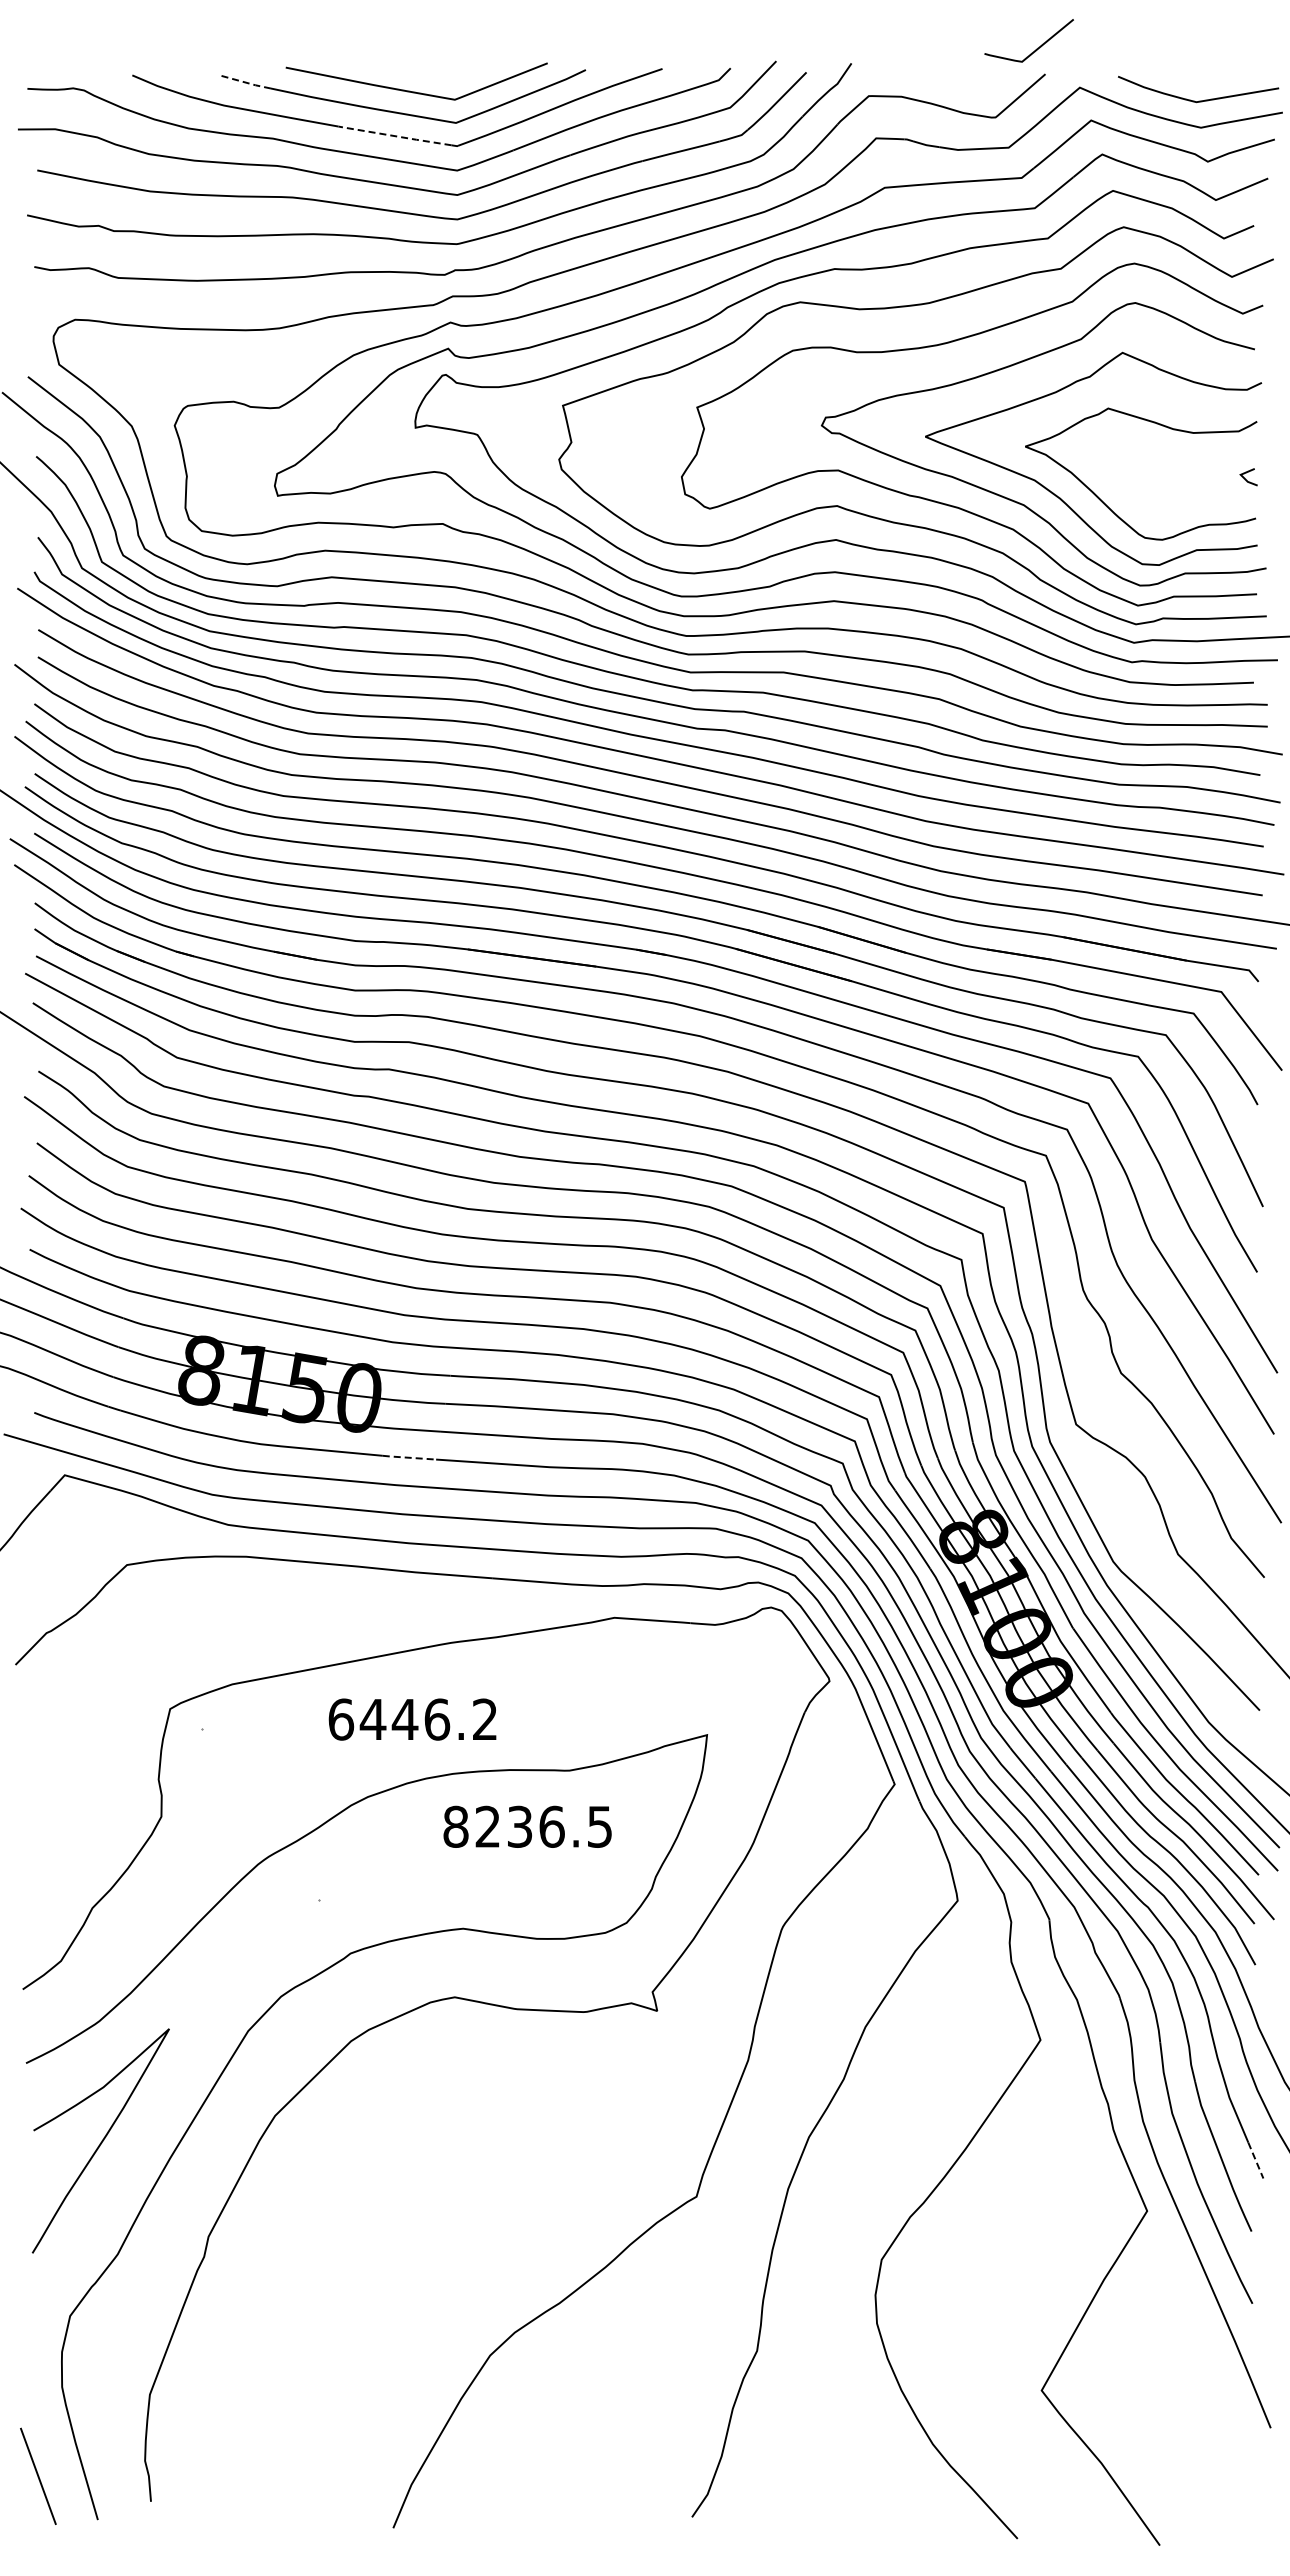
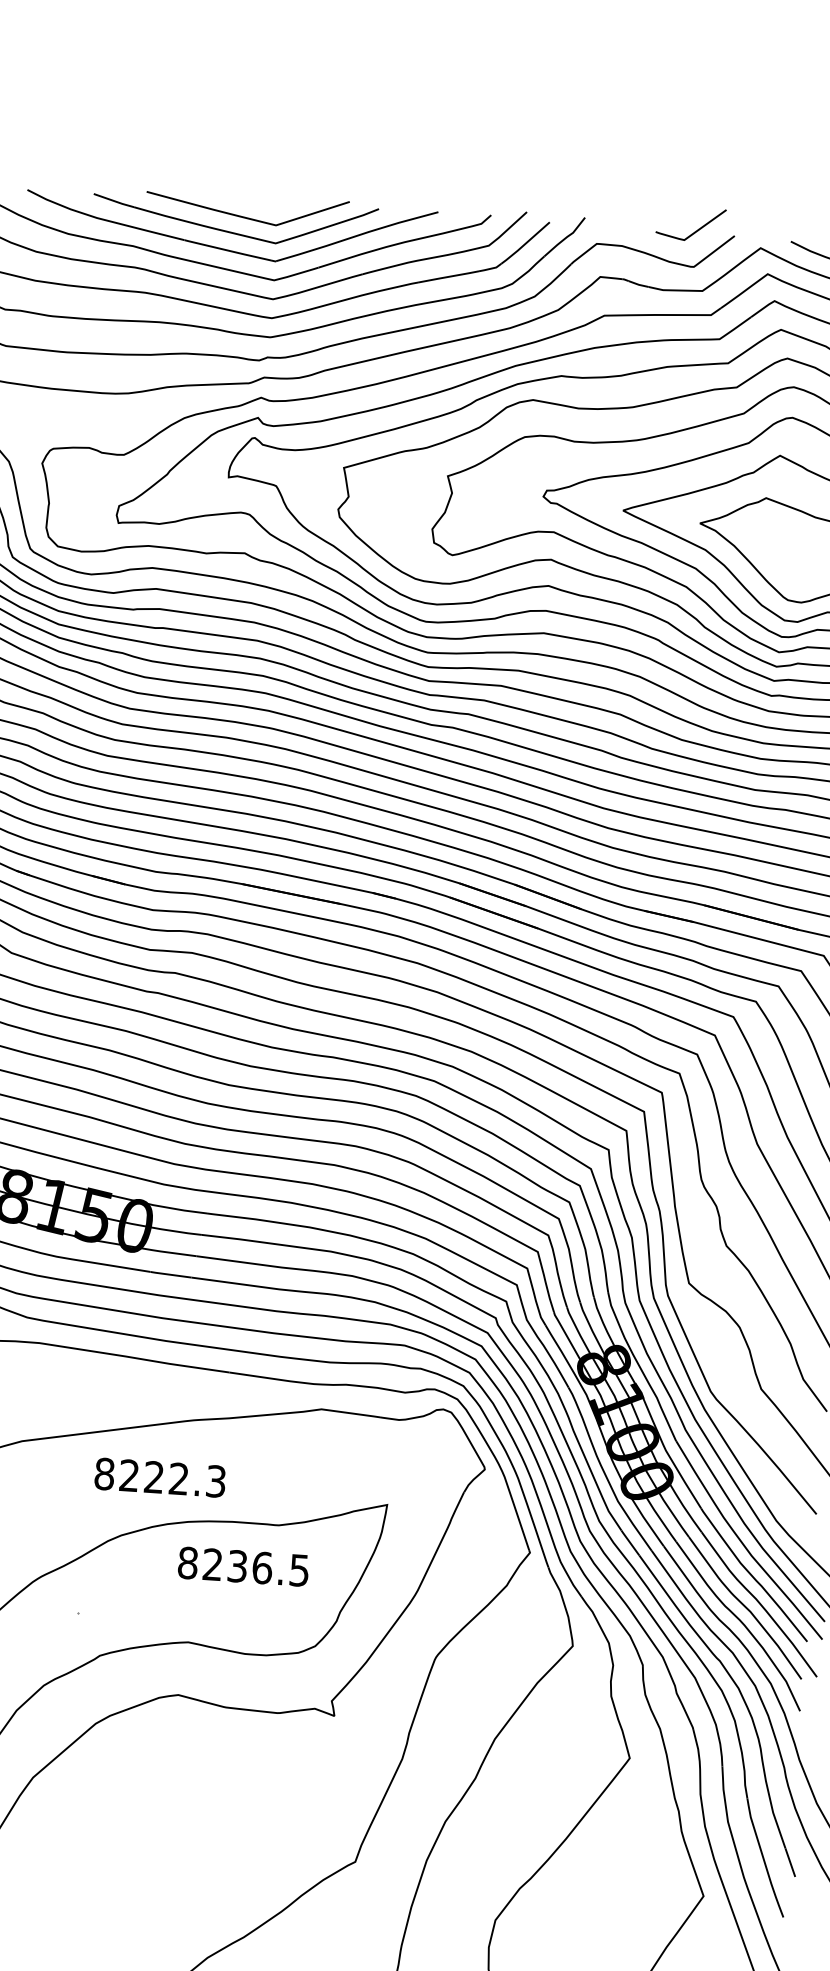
line: (1036, 48) -> (696, 230), moved
line: (244, 82) -> (113, 201), dashed -> solid
line: (394, 136) -> (227, 250), dashed -> solid
line: (409, 1457) -> (171, 1274), dashed -> solid
text: (412, 1719) -> (159, 1477), 6446.2 -> 8222.3
line: (1256, 2161) -> (790, 1863), dashed -> solid

